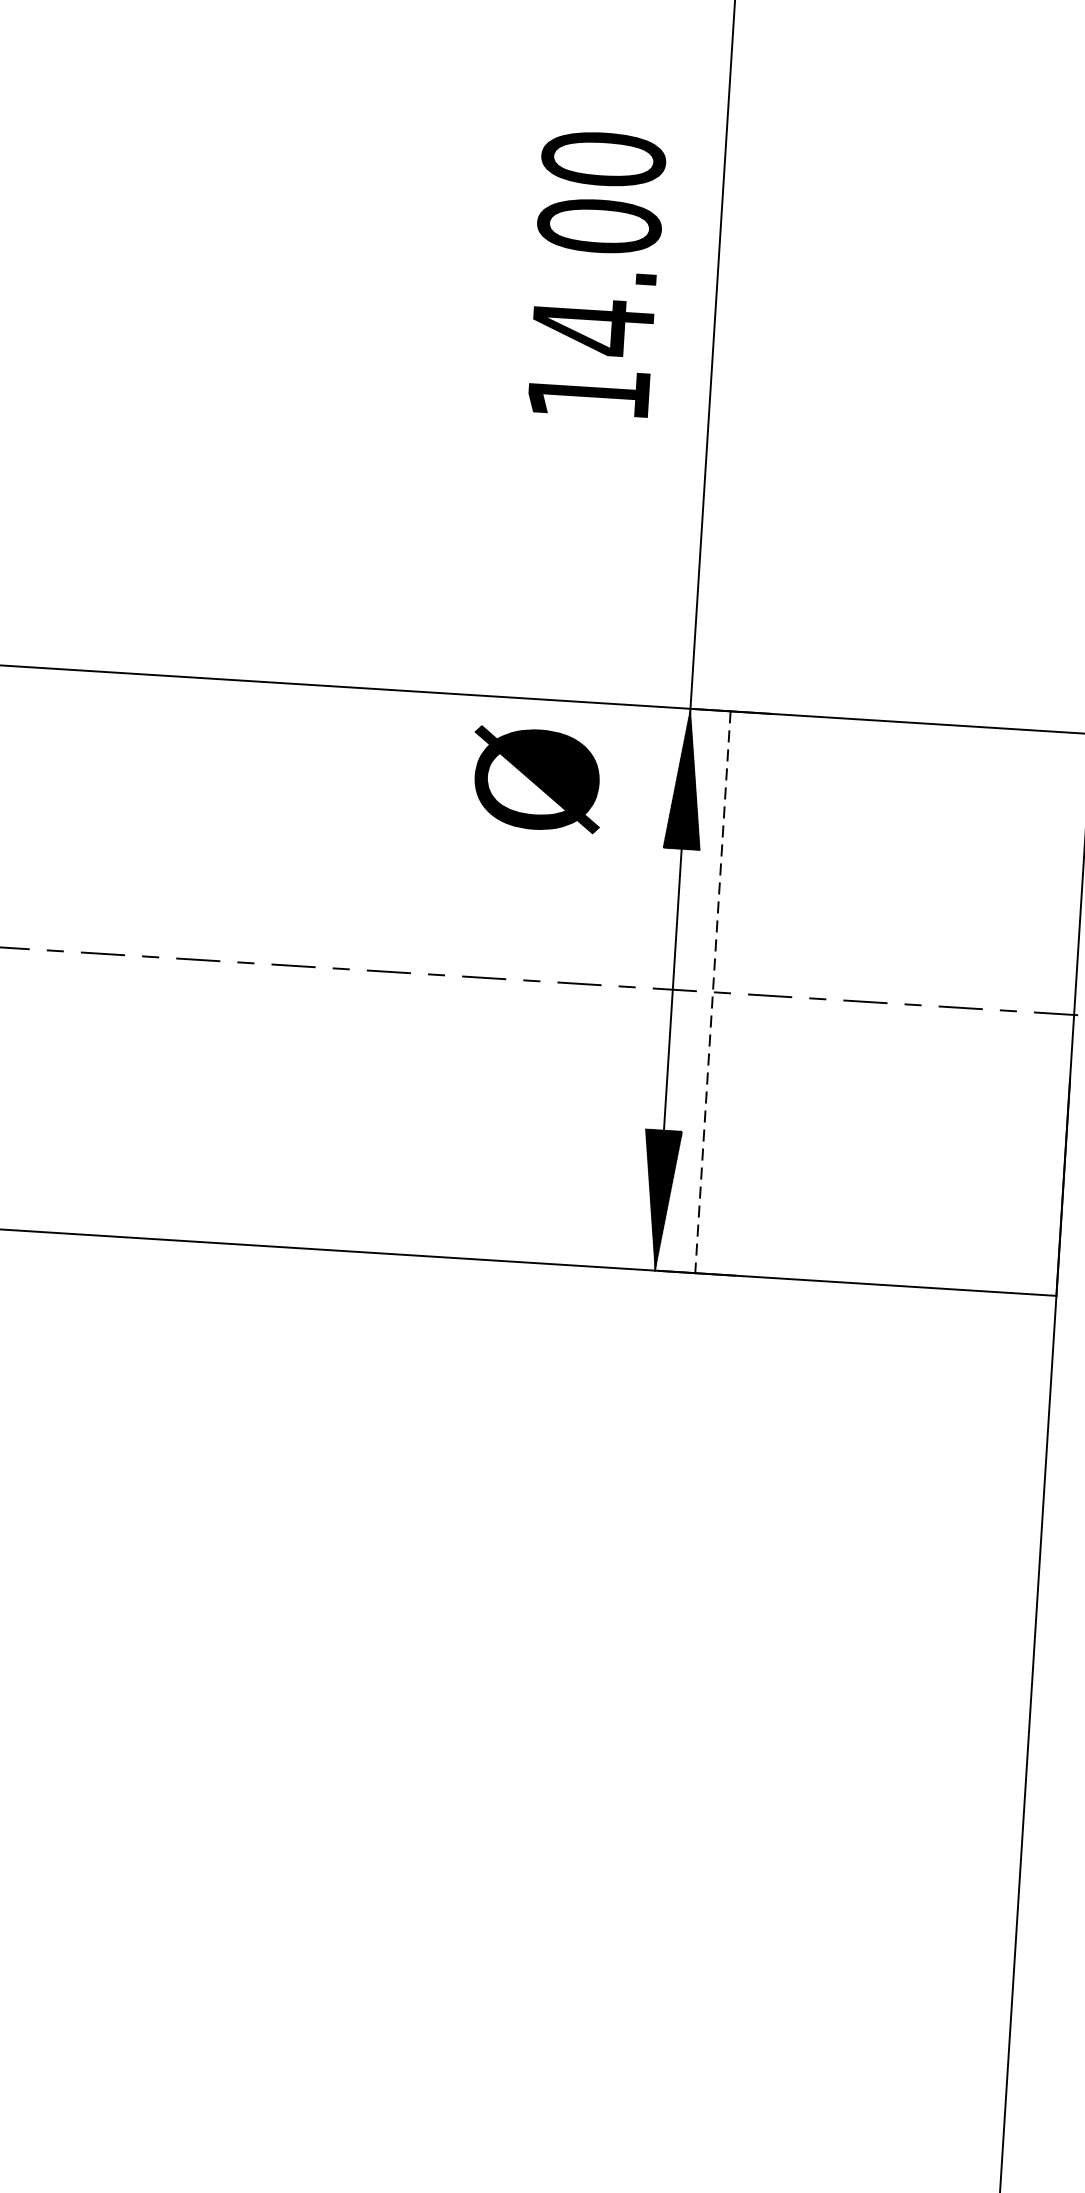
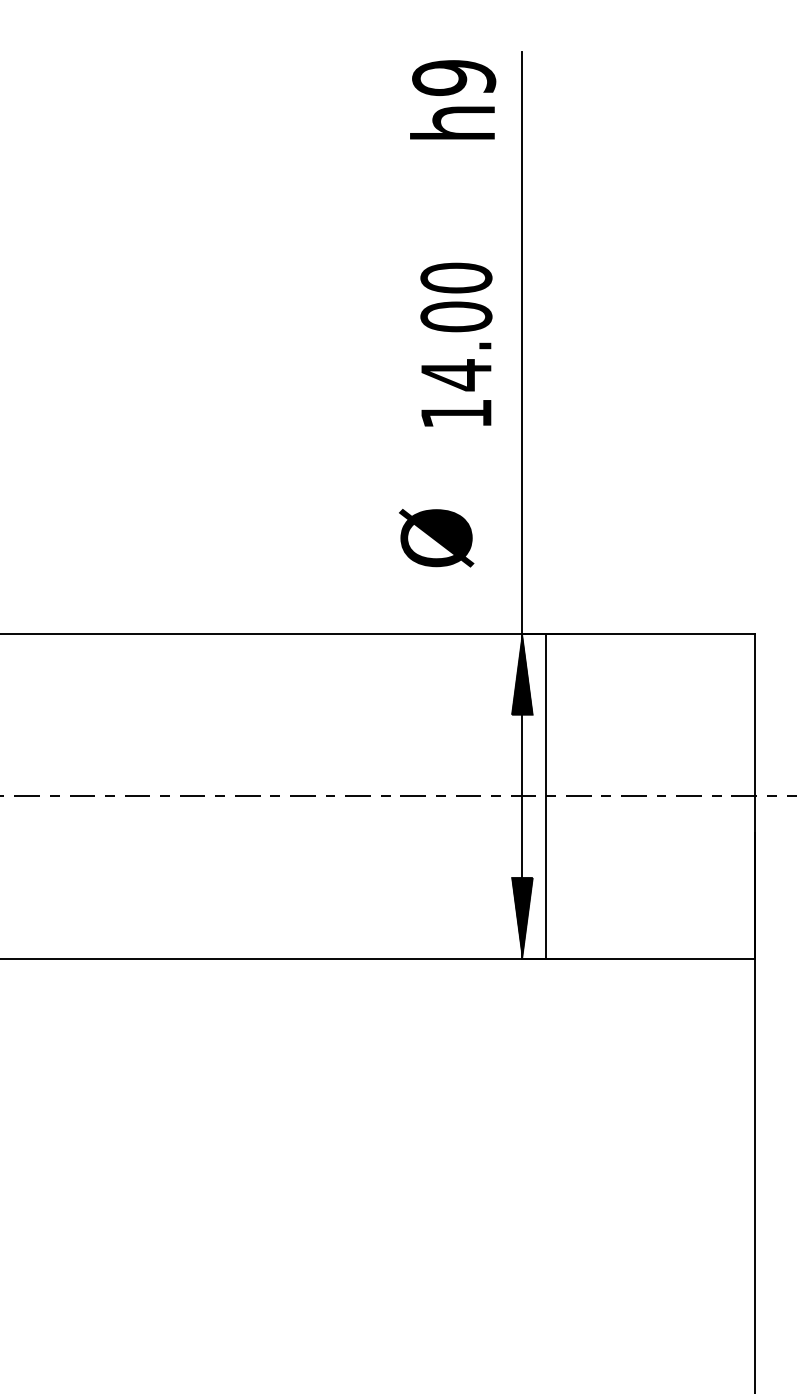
text: (596, 273) -> (456, 344), moved
text: (536, 780) -> (436, 538), moved
line: (712, 992) -> (545, 796), dashed -> solid

